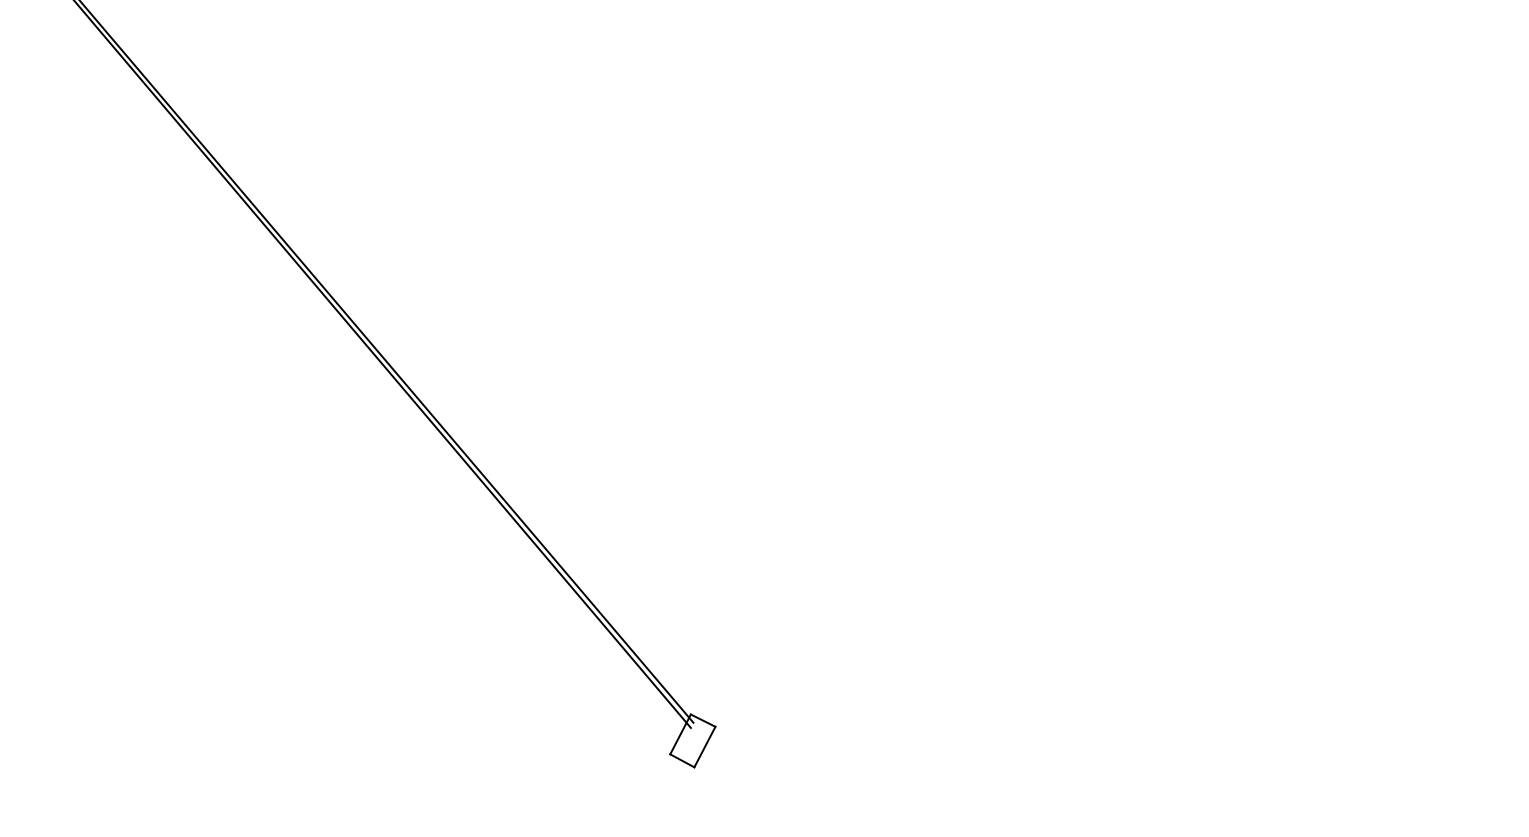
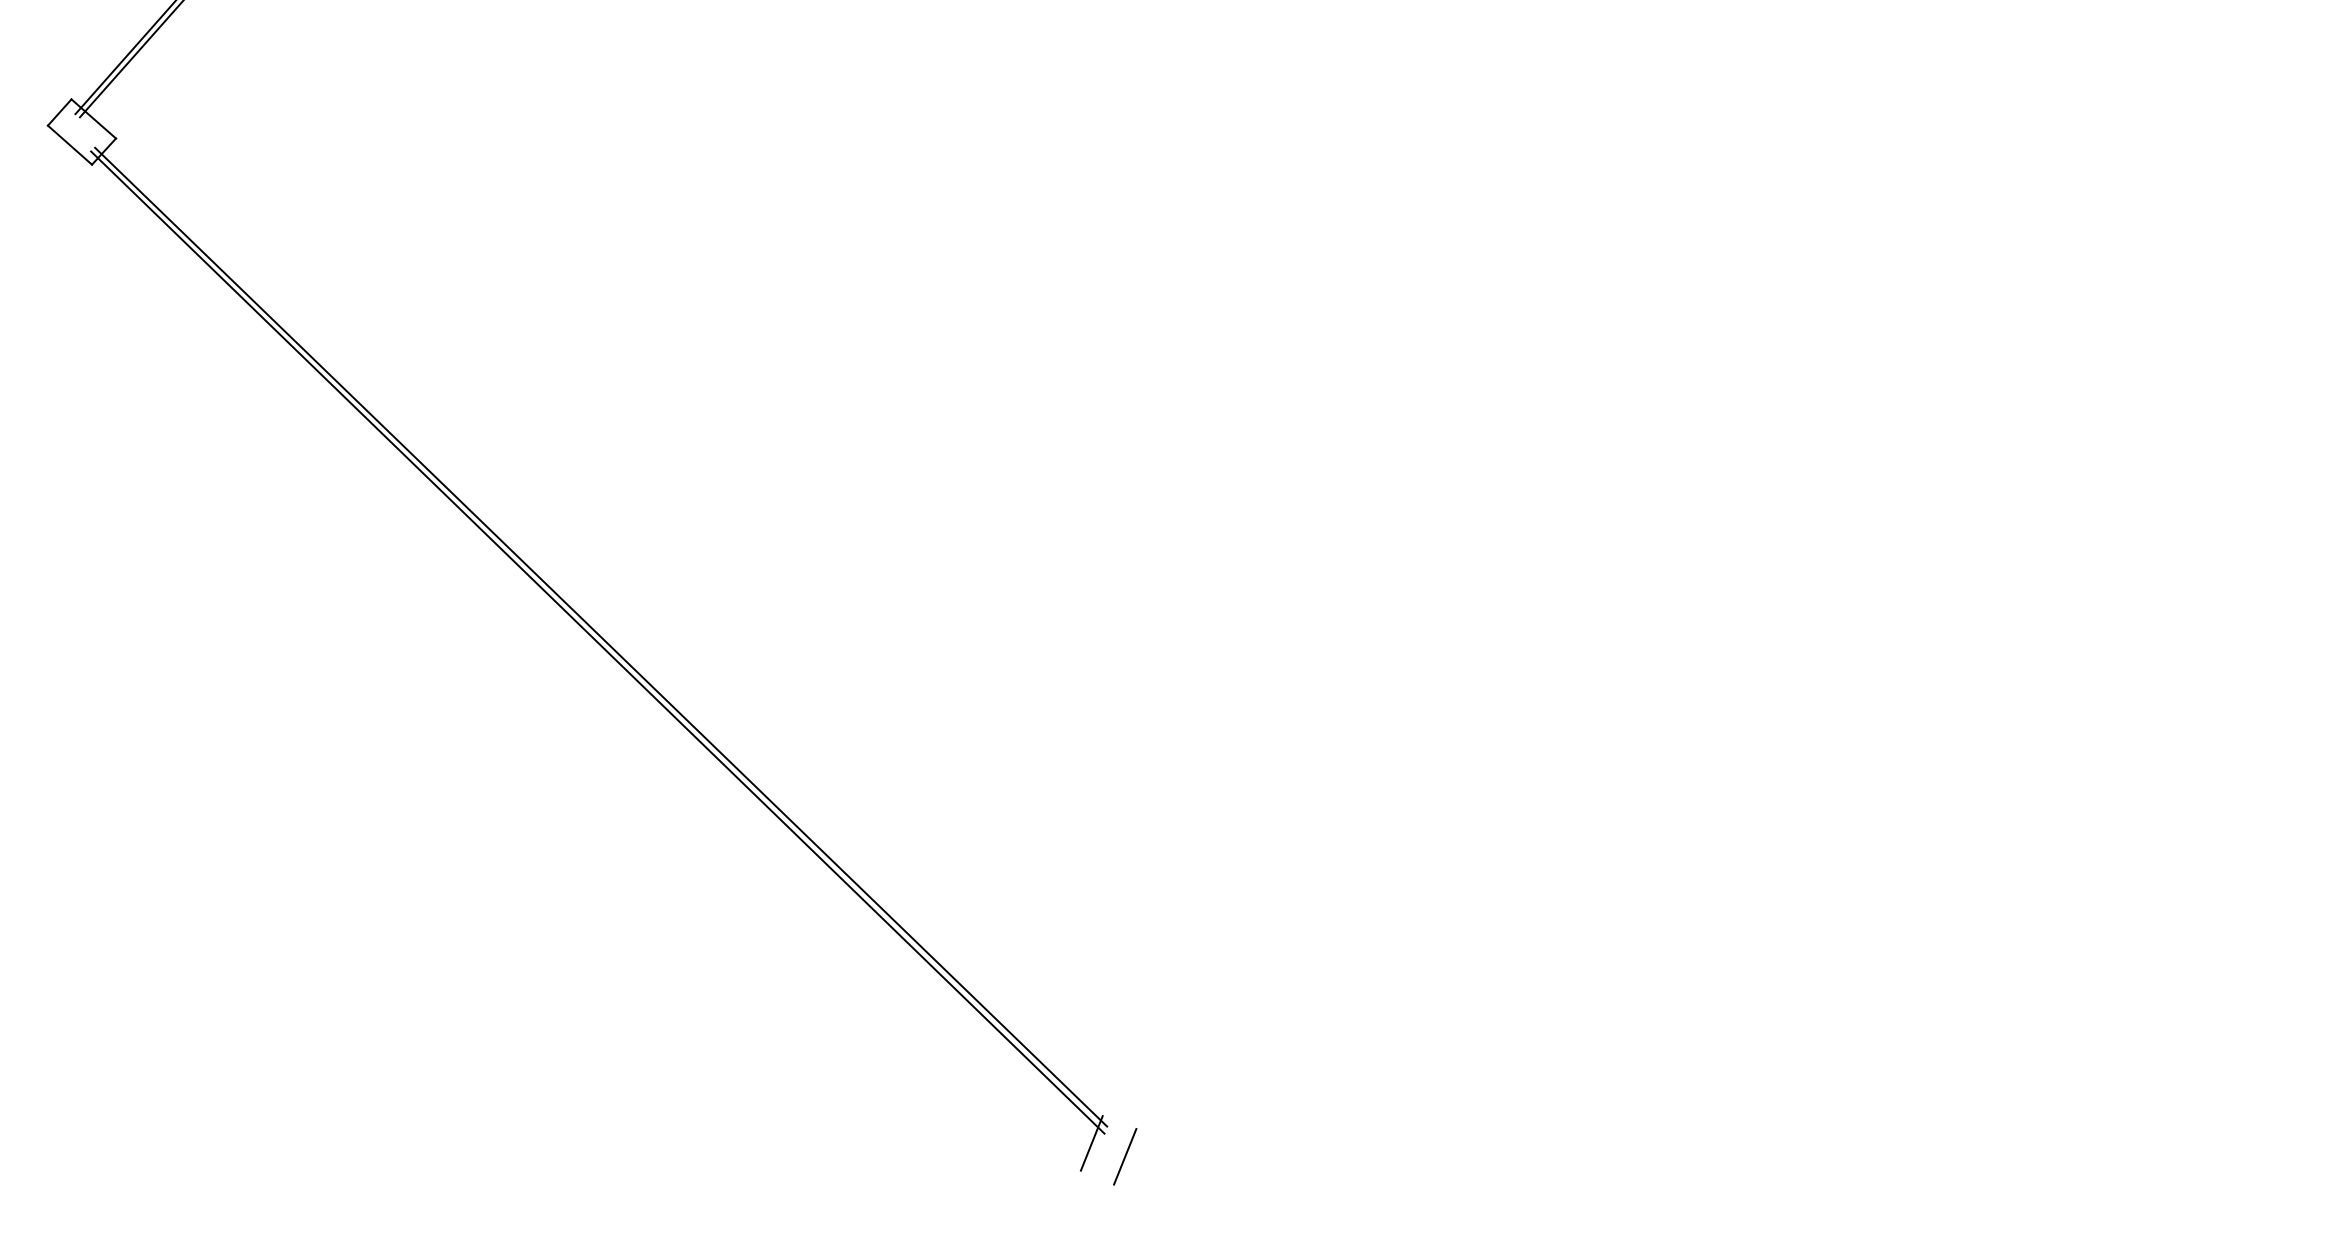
line: (703, 720) -> (1119, 1122), removed
line: (682, 760) -> (1097, 1177), removed

